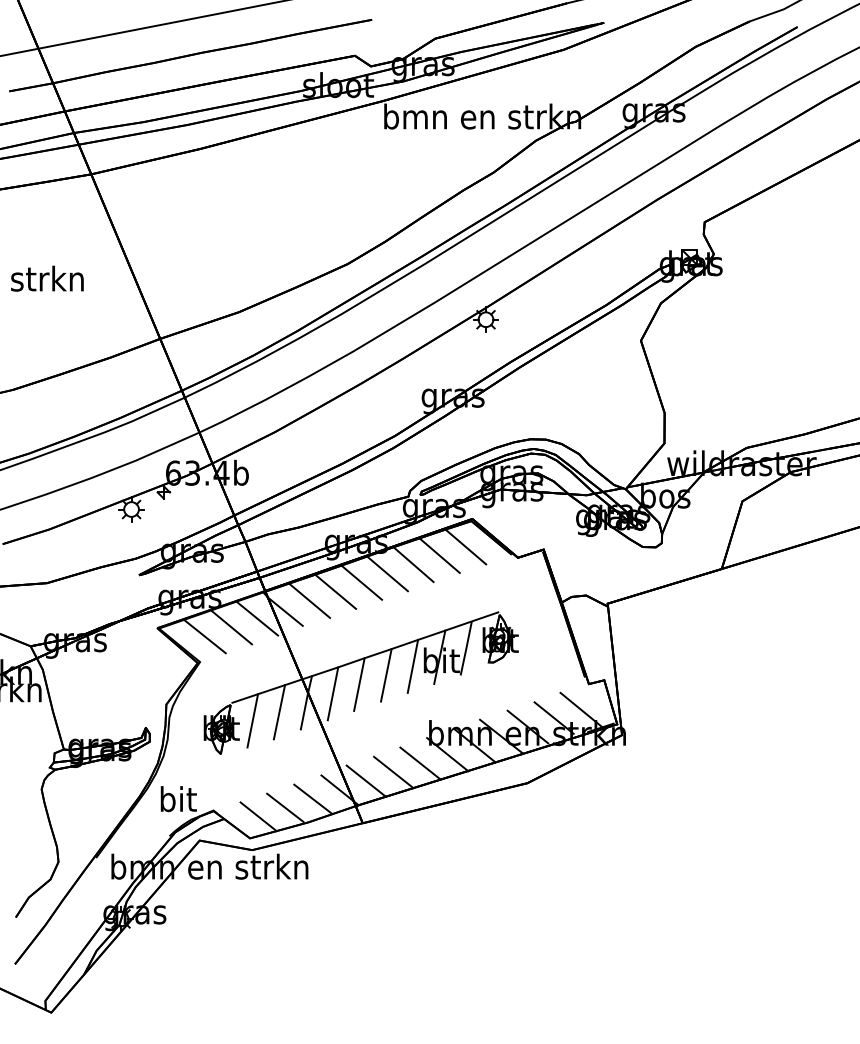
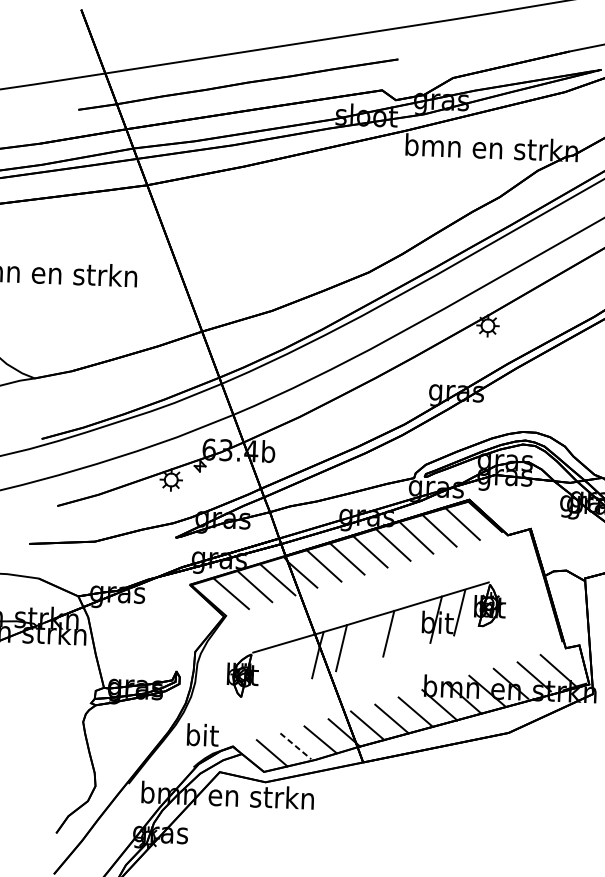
line: (412, 665) -> (412, 626), removed
line: (359, 684) -> (364, 640), removed
line: (279, 712) -> (294, 662), removed
line: (252, 720) -> (270, 668), removed
line: (285, 807) -> (296, 746), solid -> dashed

